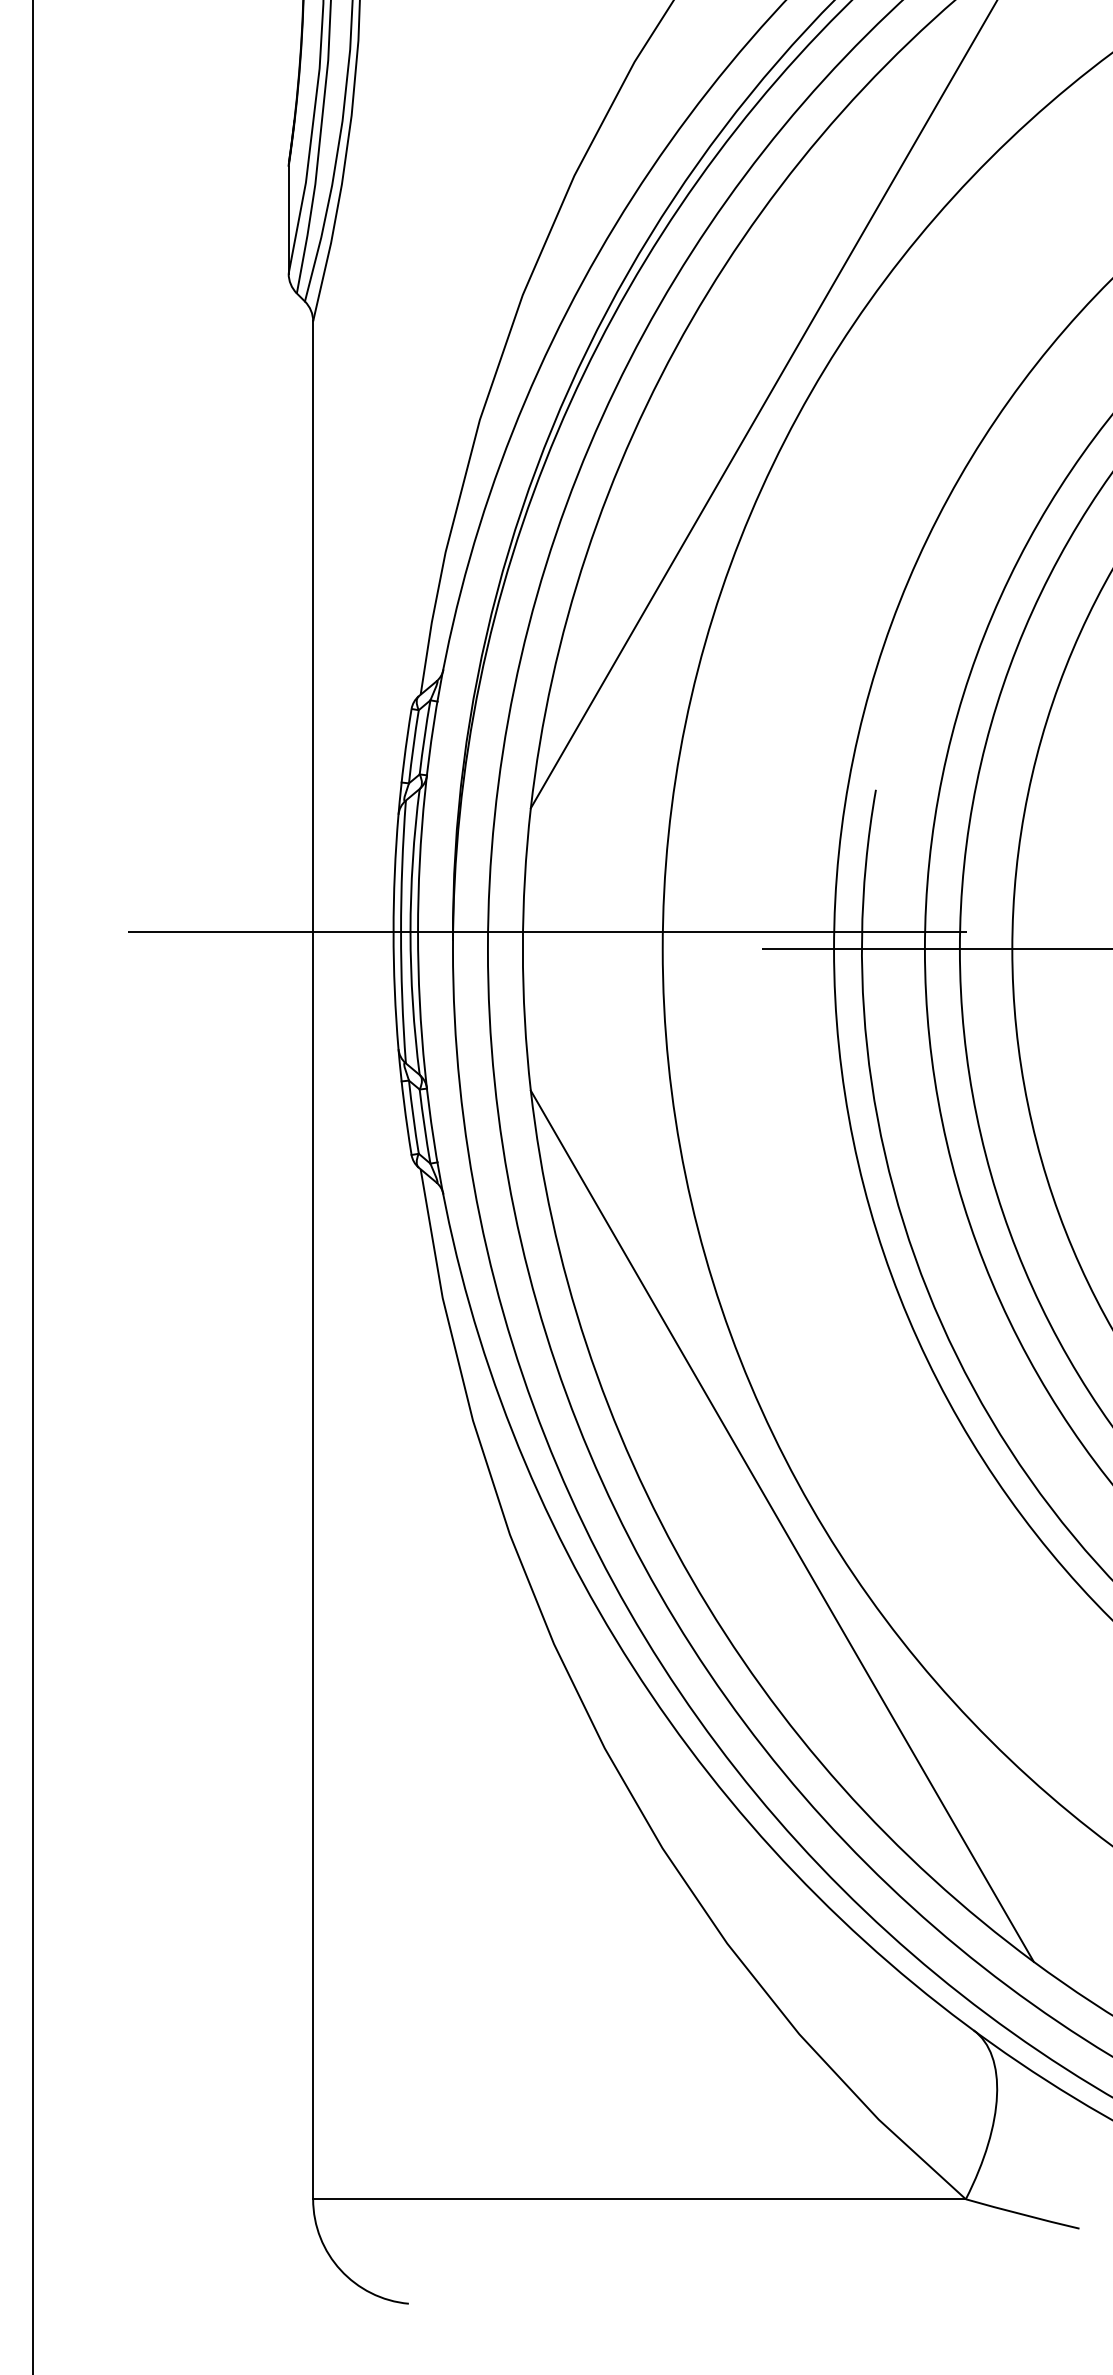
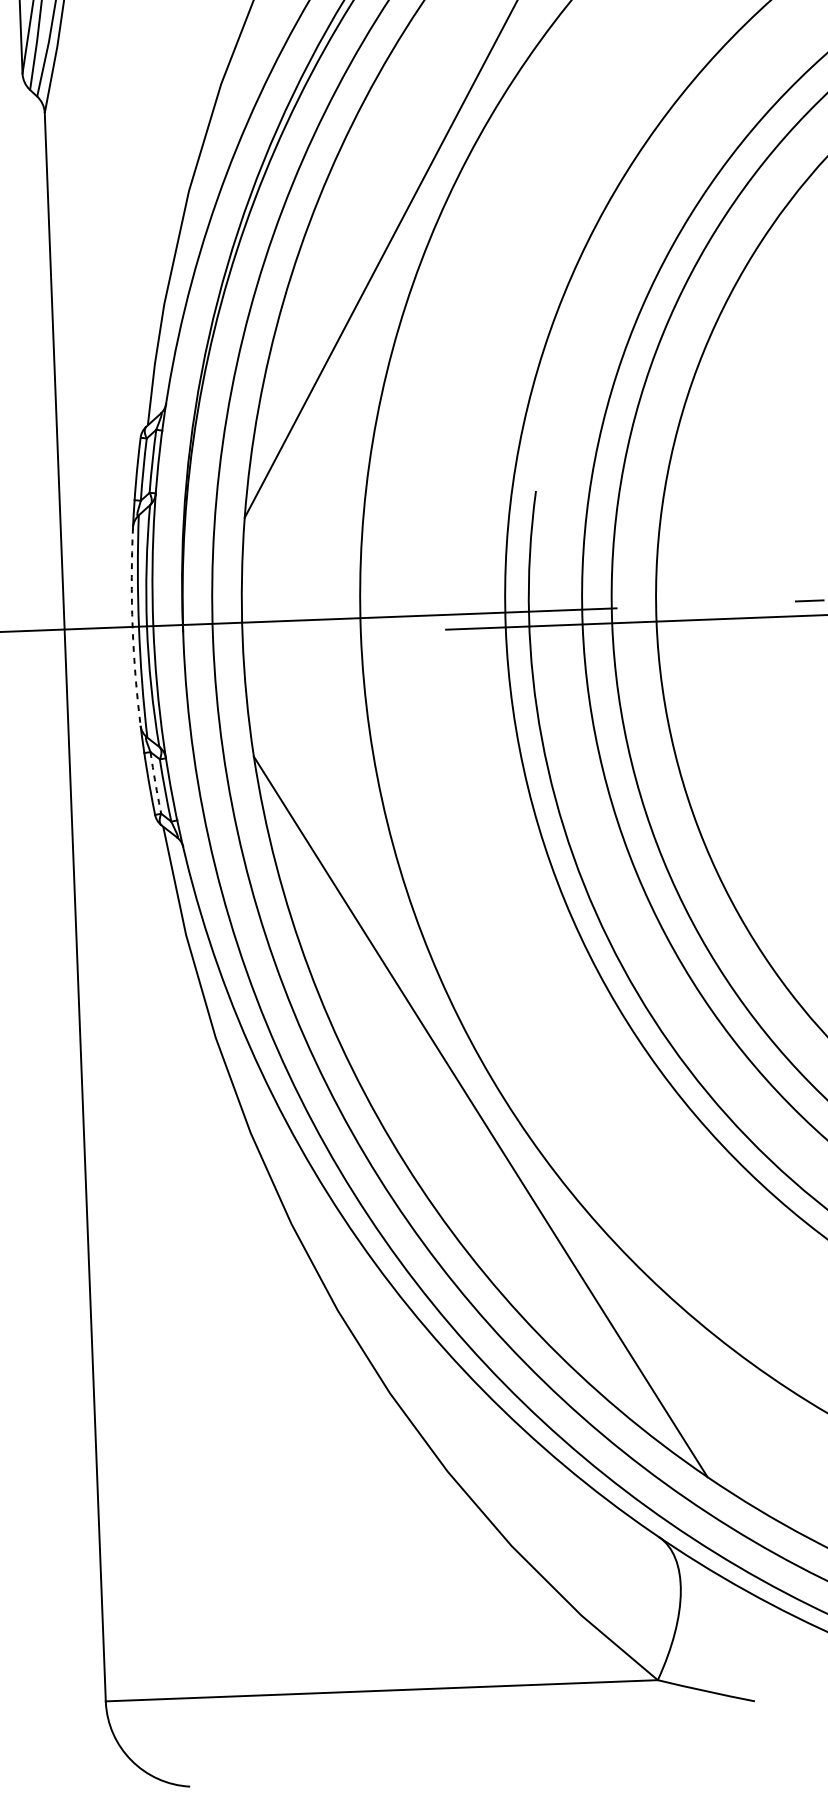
arc: (393, 931) -> (132, 626), solid -> dashed
arc: (413, 1117) -> (155, 783), solid -> dashed

